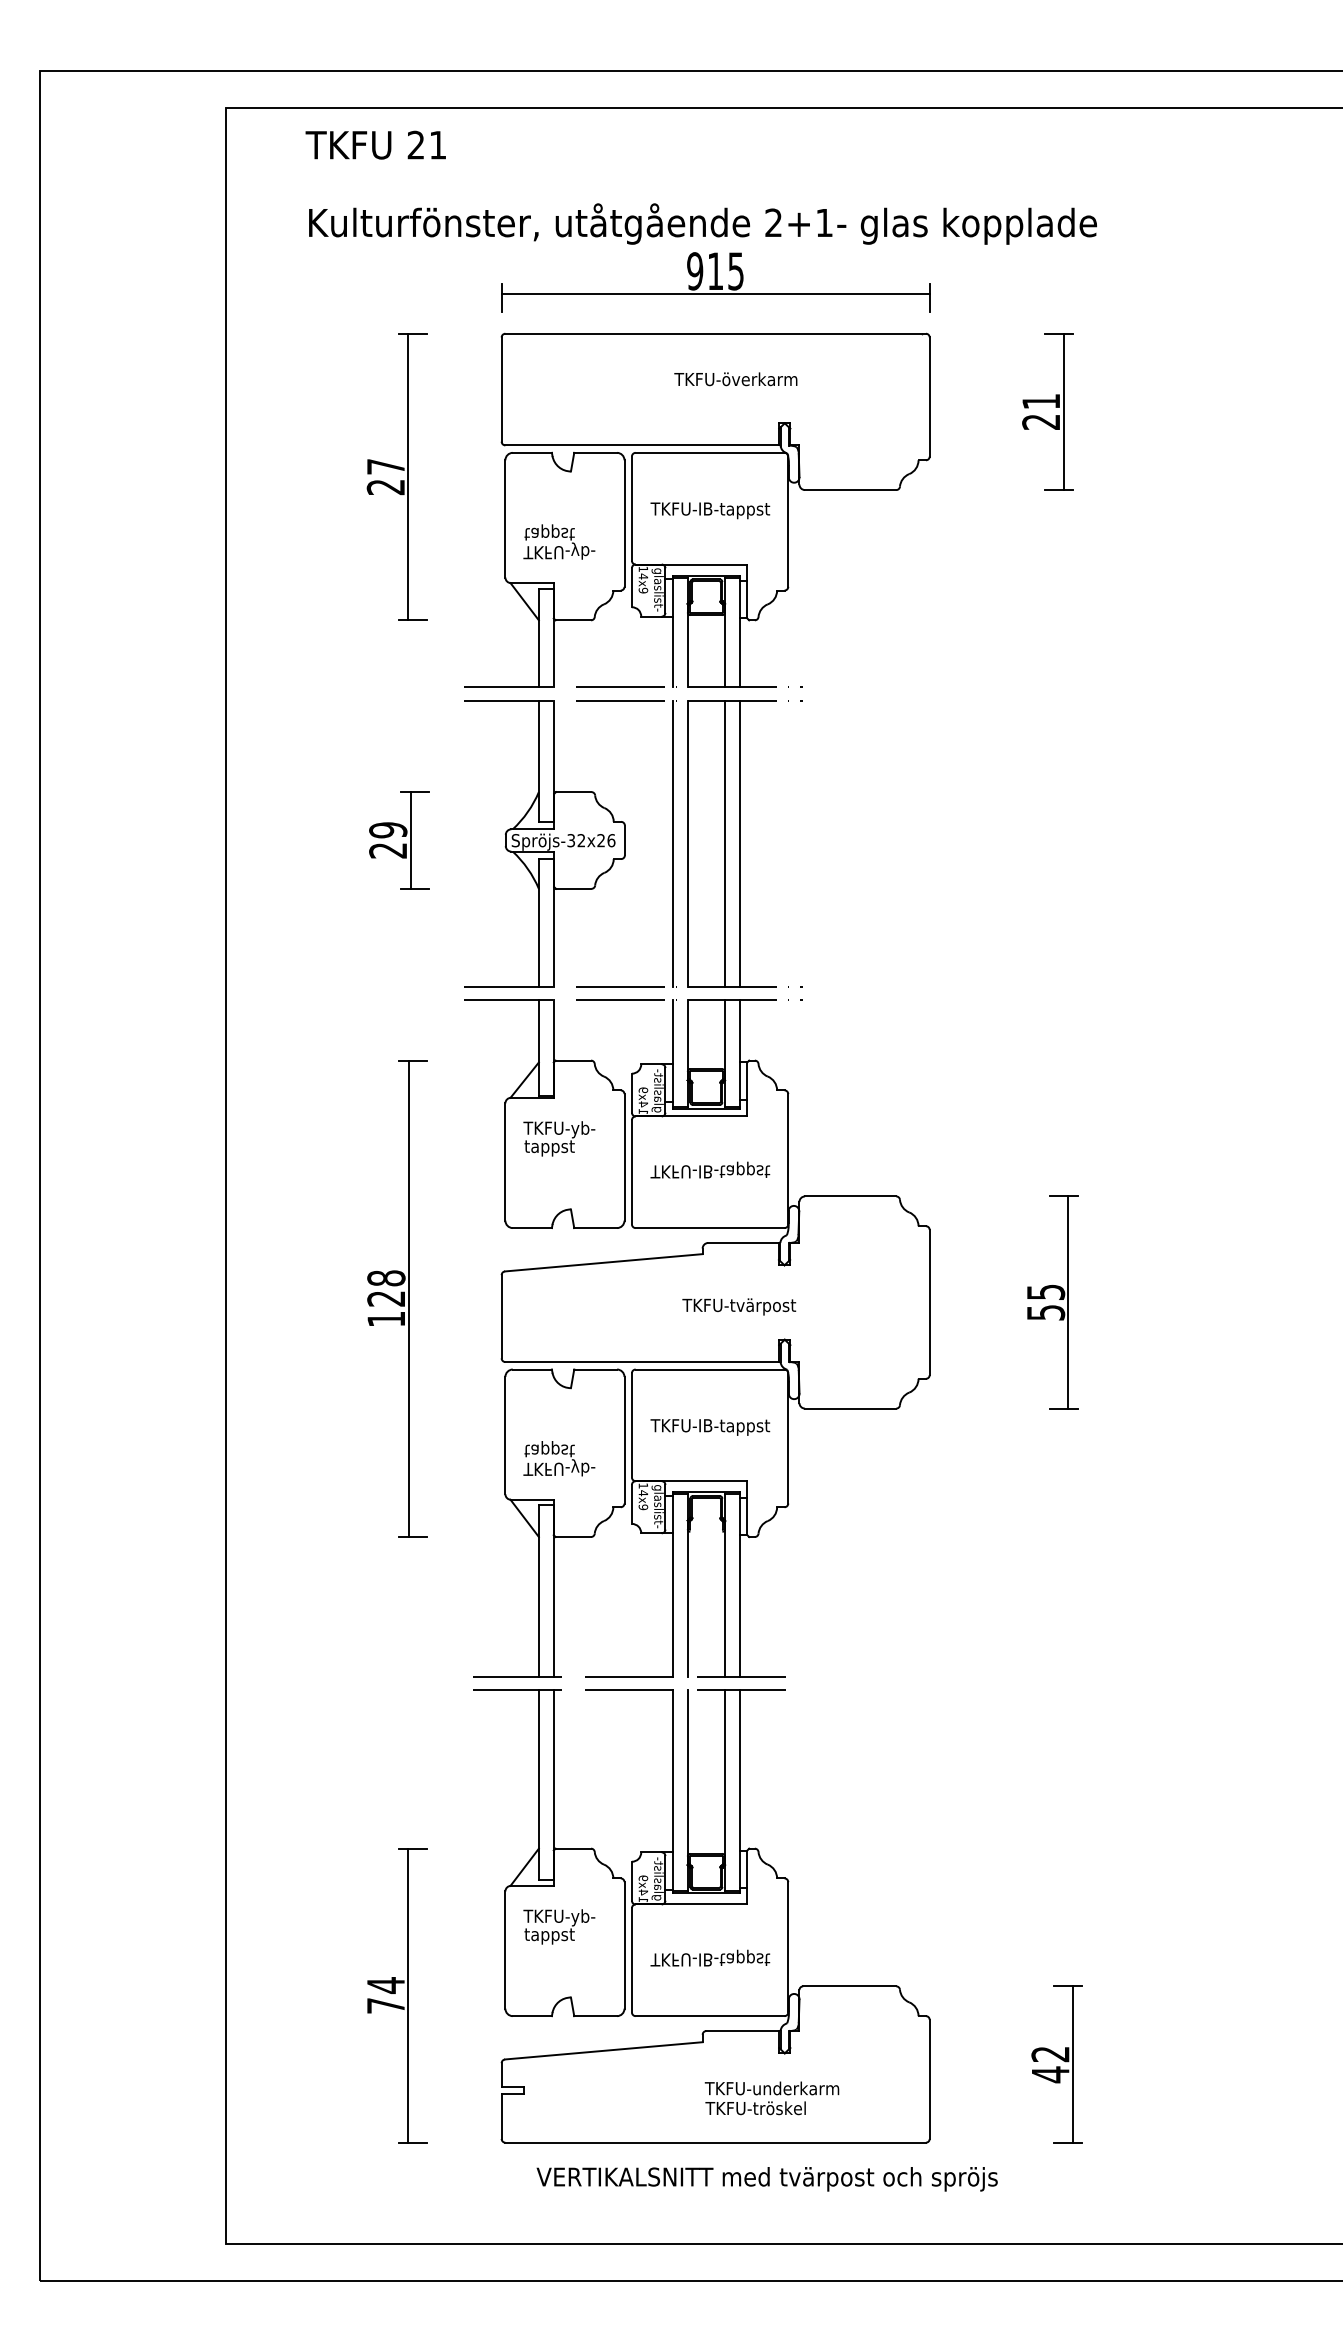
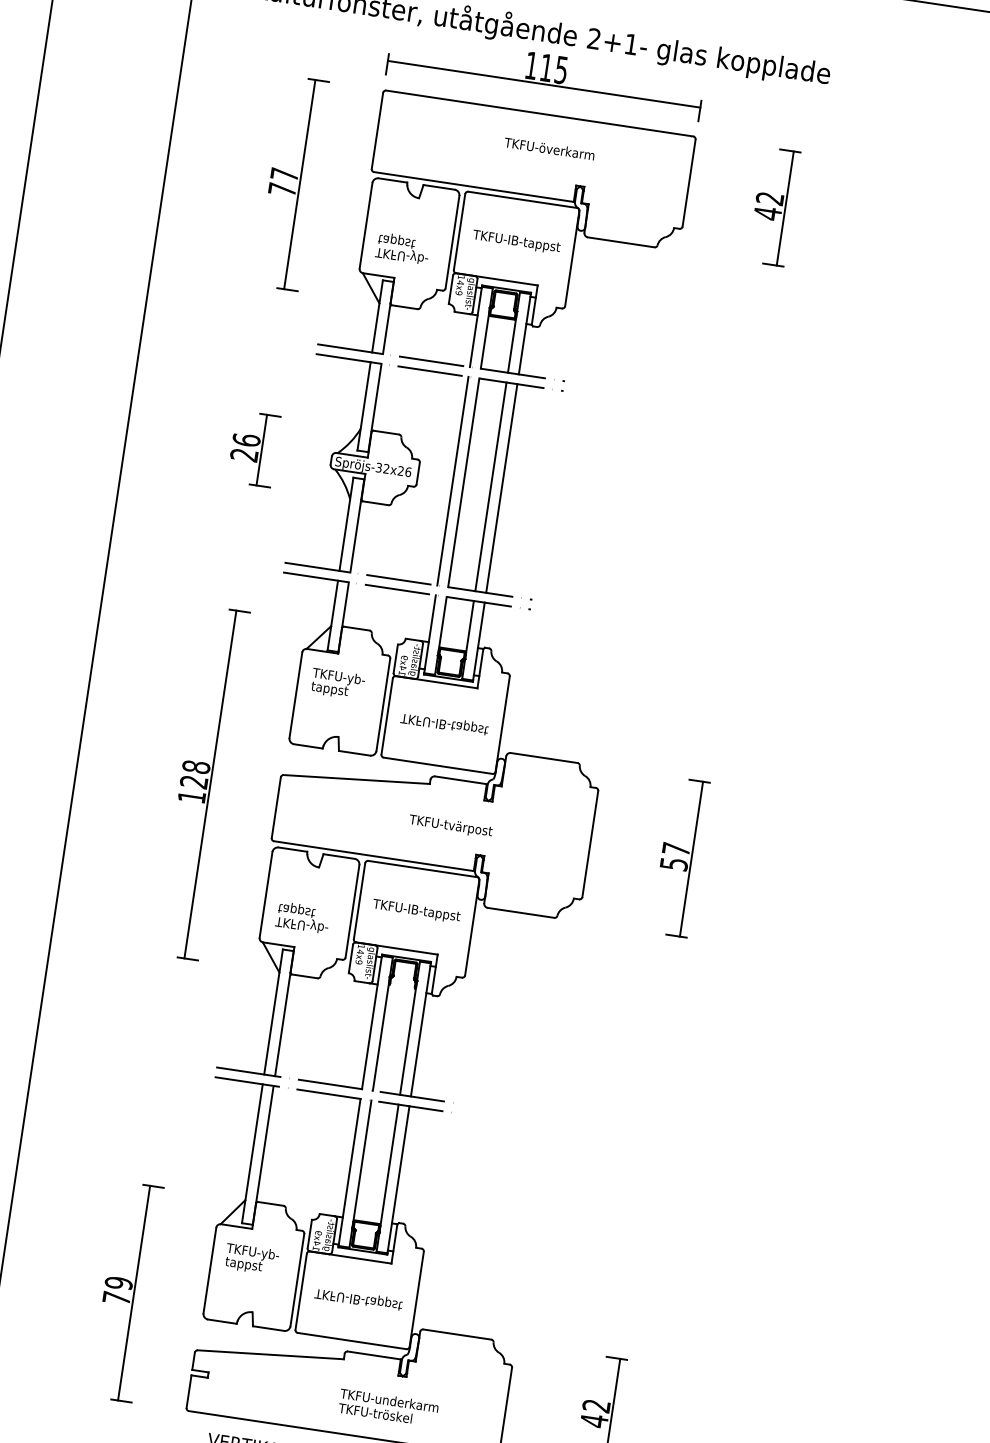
text: (695, 271) -> (531, 65), 915 -> 115
text: (1040, 412) -> (768, 206), 21 -> 42
text: (385, 487) -> (281, 189), 27 -> 77
text: (388, 830) -> (246, 440), 29 -> 26
text: (1046, 1291) -> (676, 848), 55 -> 57
text: (385, 1985) -> (118, 1283), 74 -> 79

